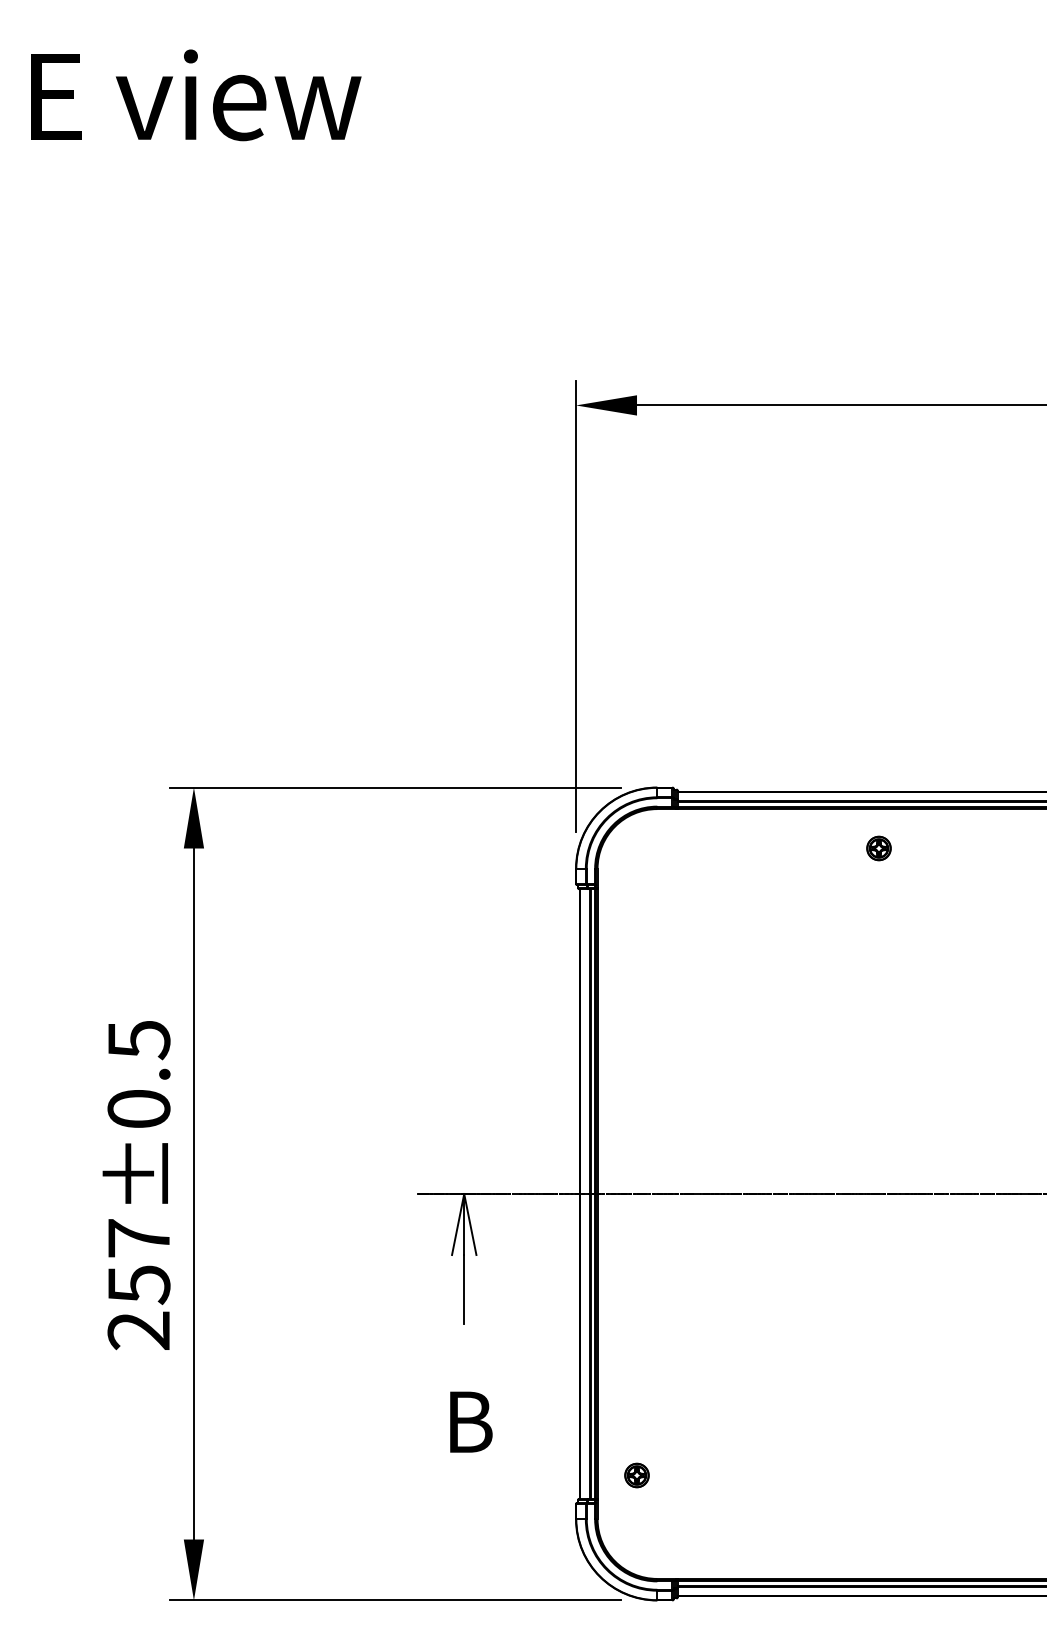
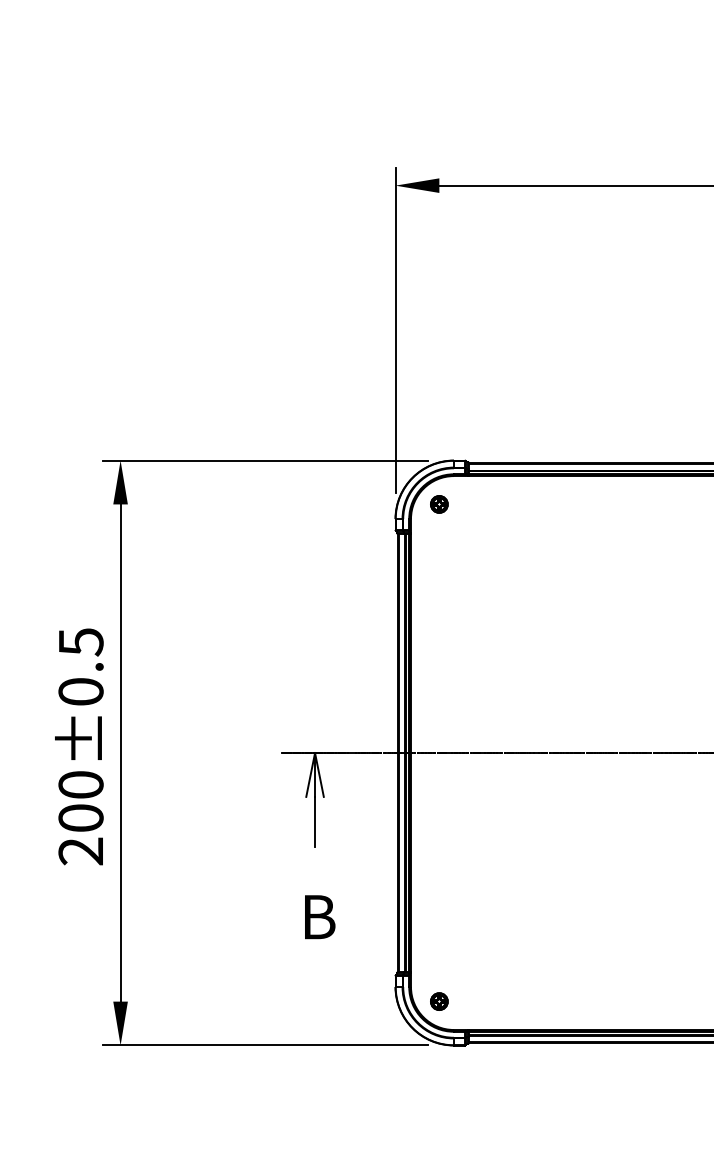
part: (878, 848) -> (439, 504), moved
text: (138, 1262) -> (80, 802), 257±0.5 -> 200±0.5
part: (636, 1475) -> (439, 1001), moved

